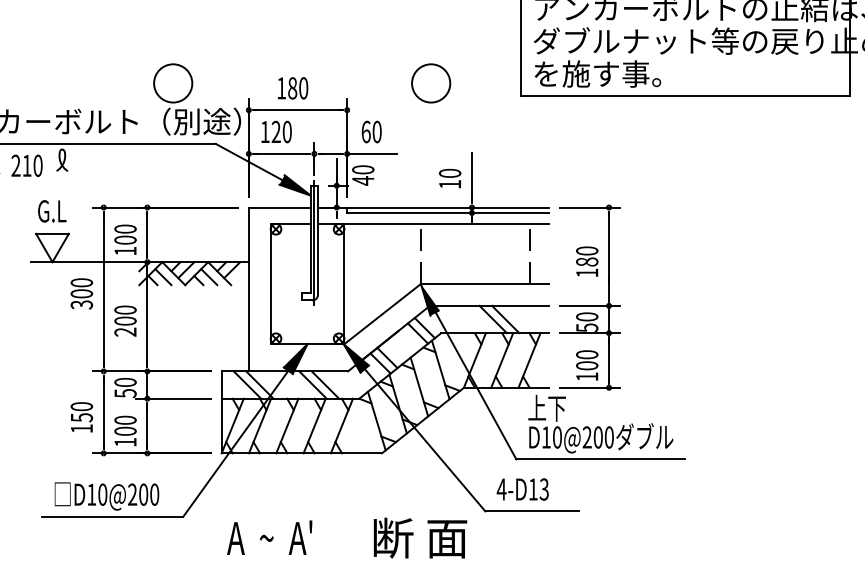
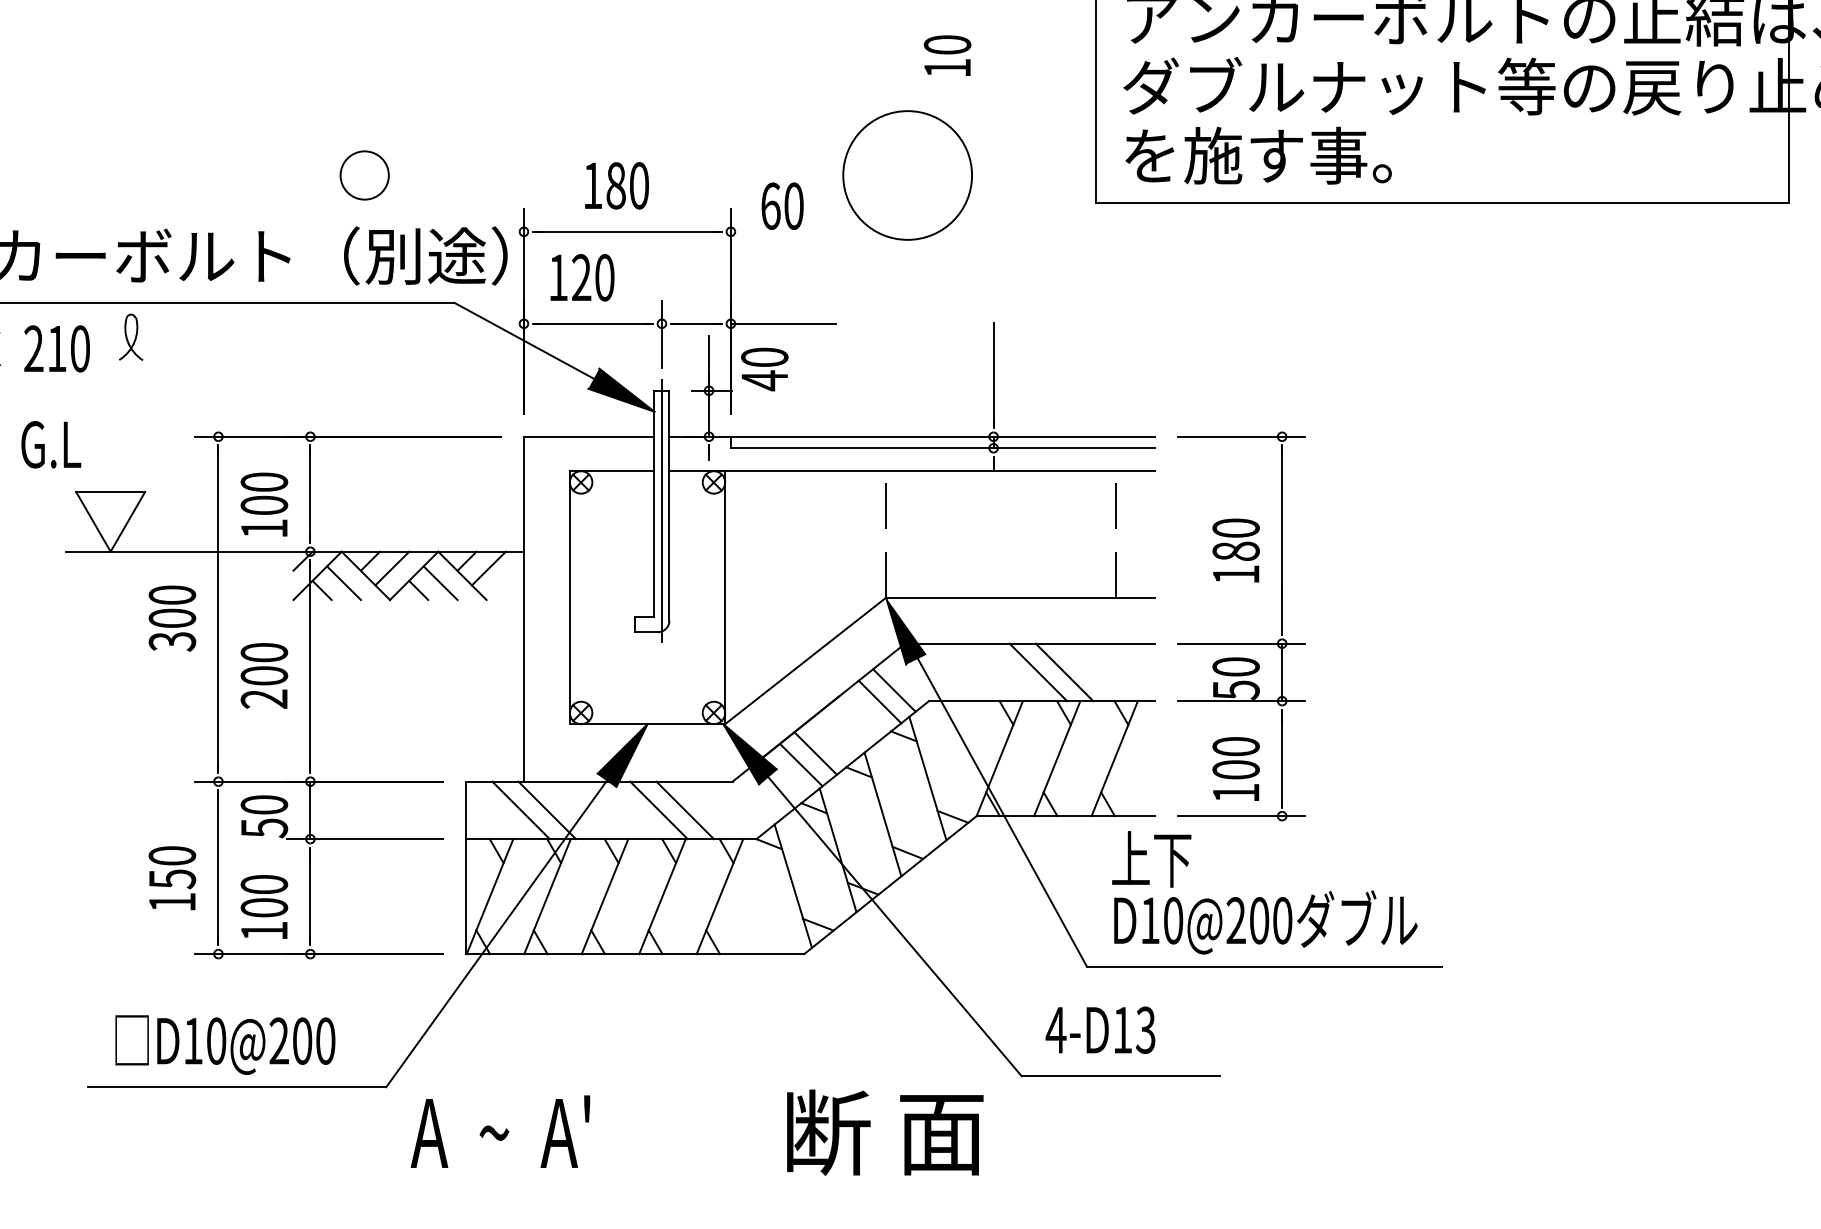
circle: (173, 83) -> (365, 175), size x0.6
circle: (431, 83) -> (908, 175), size x1.6
text: (371, 131) -> (782, 205), moved
text: (449, 178) -> (946, 55), moved
text: (52, 211) -> (51, 445), moved
text: (269, 537) -> (500, 1131), moved

